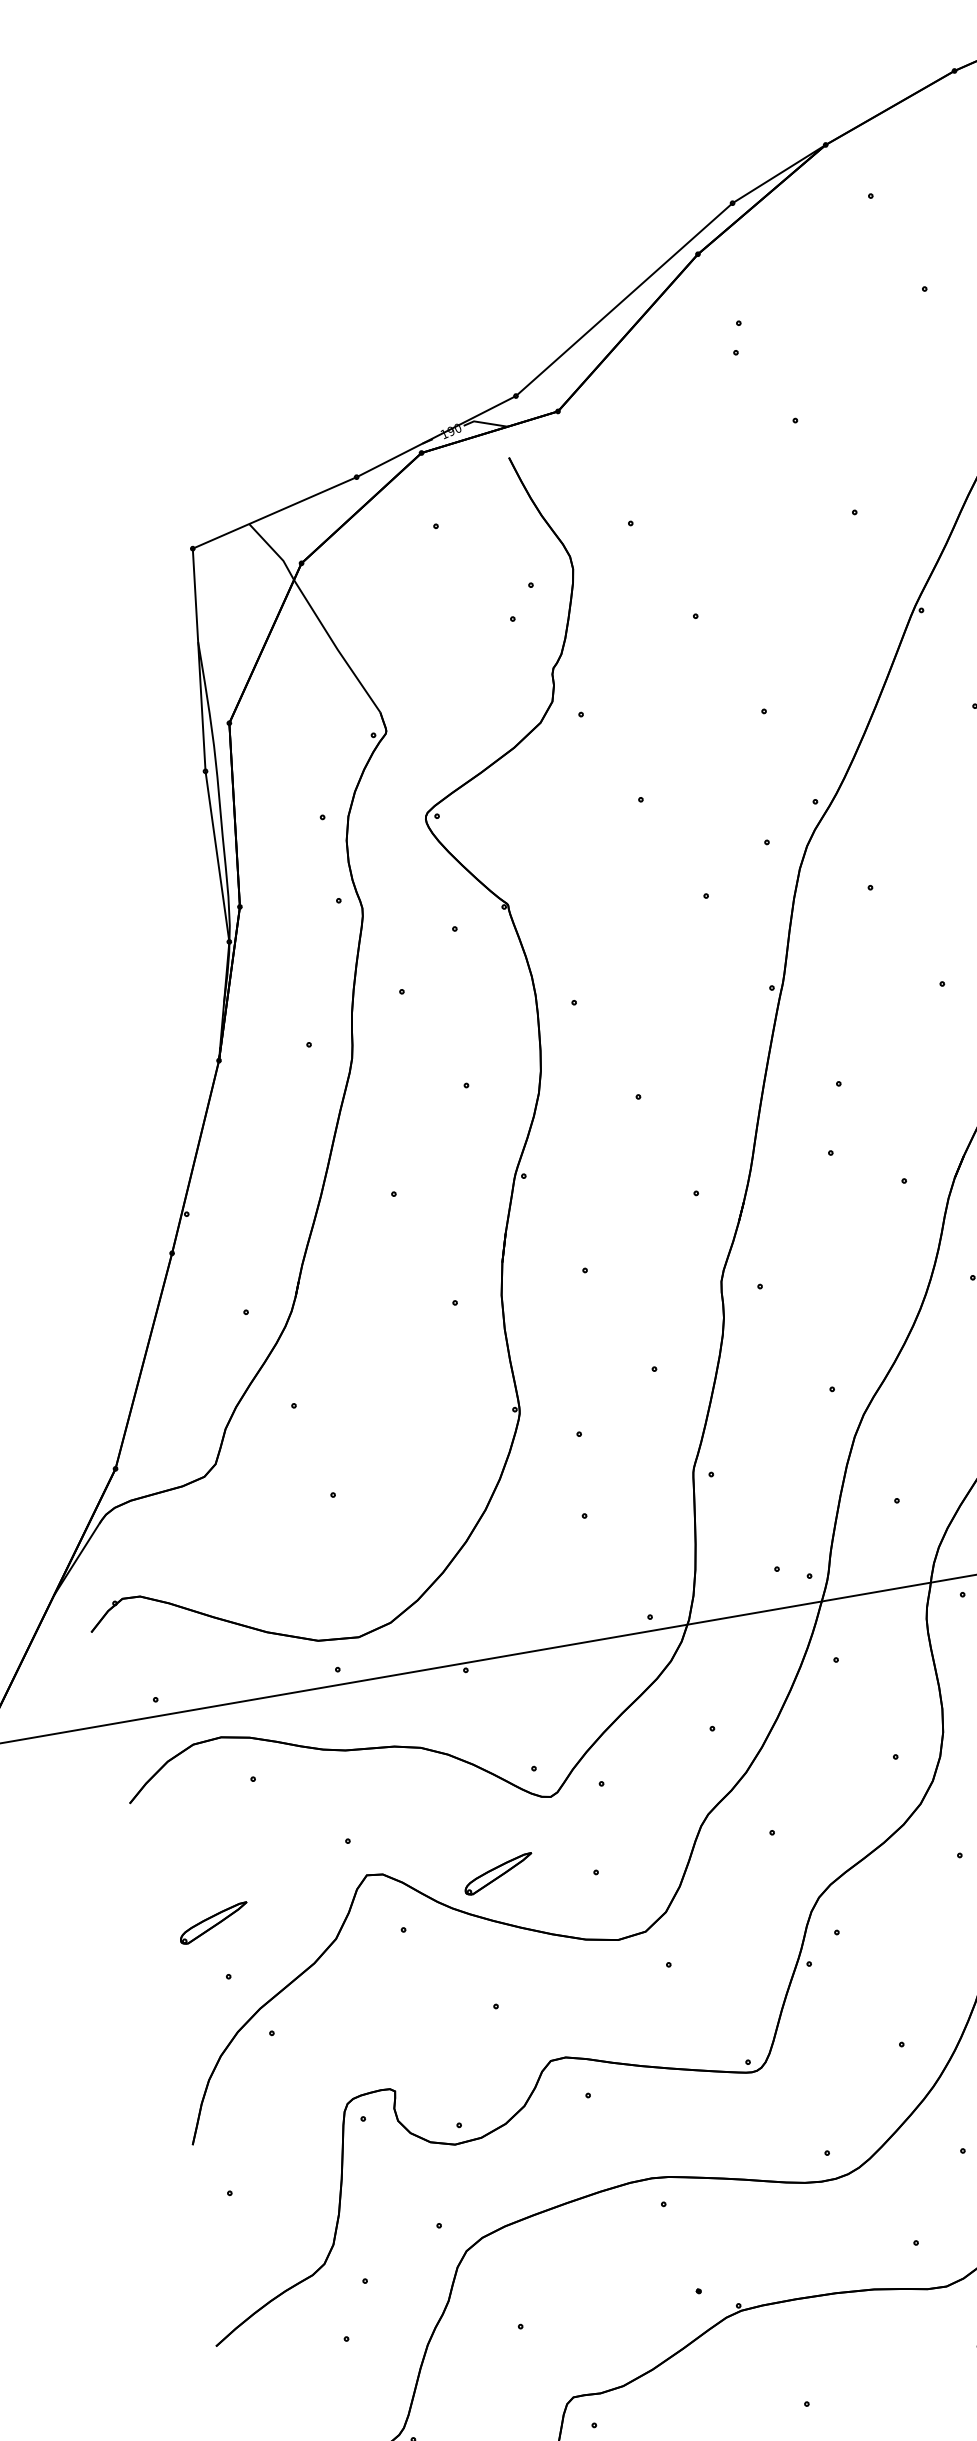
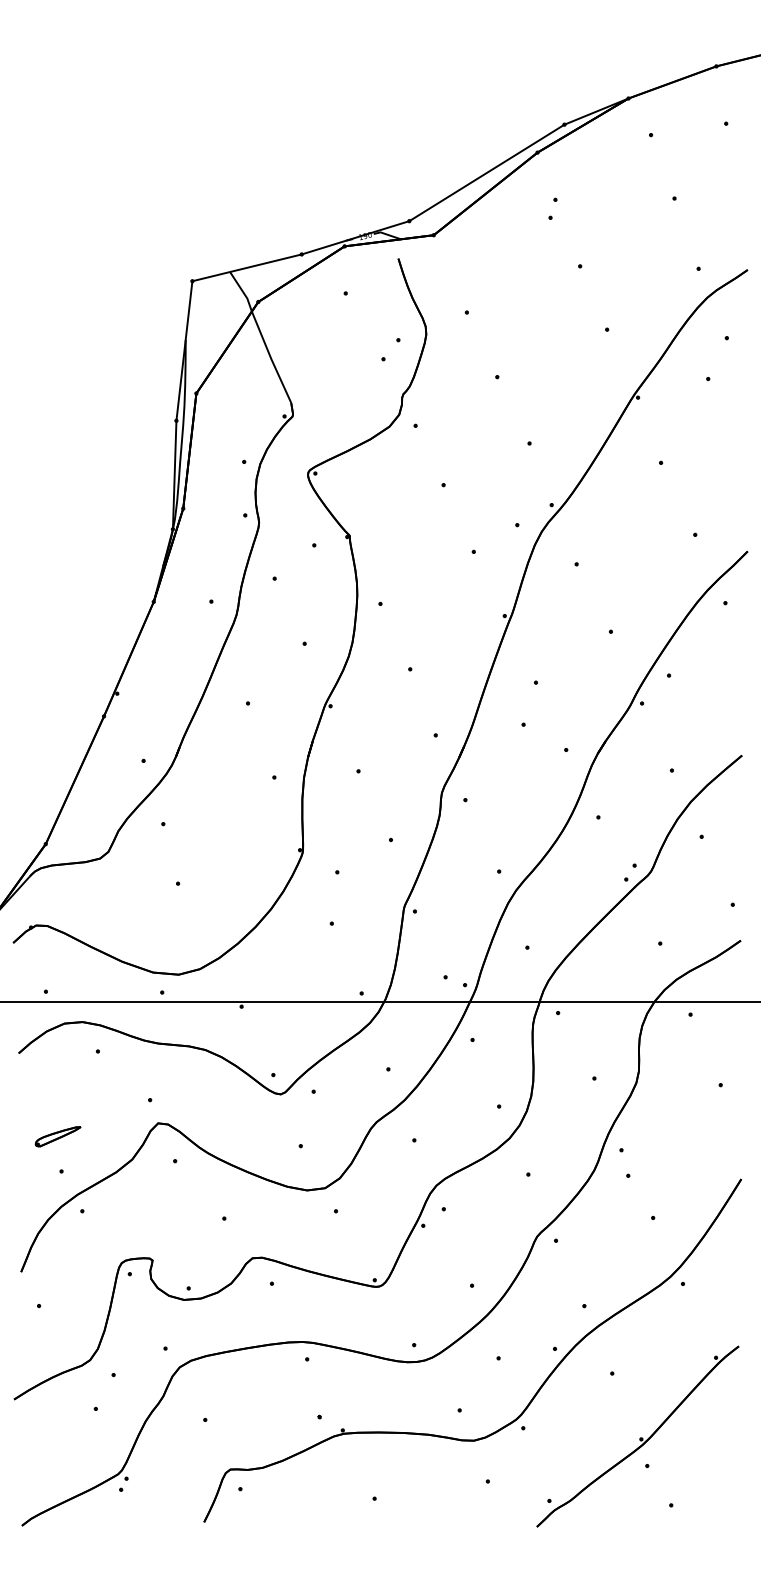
part: (497, 1873) -> (239, 1136), removed

